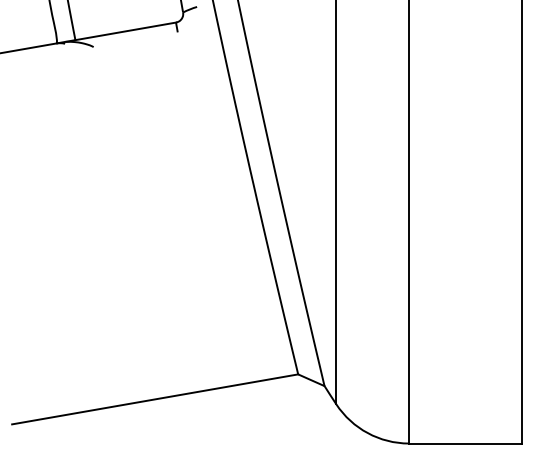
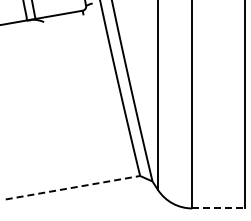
line: (156, 398) -> (73, 187), solid -> dashed
line: (464, 443) -> (218, 208), solid -> dashed

